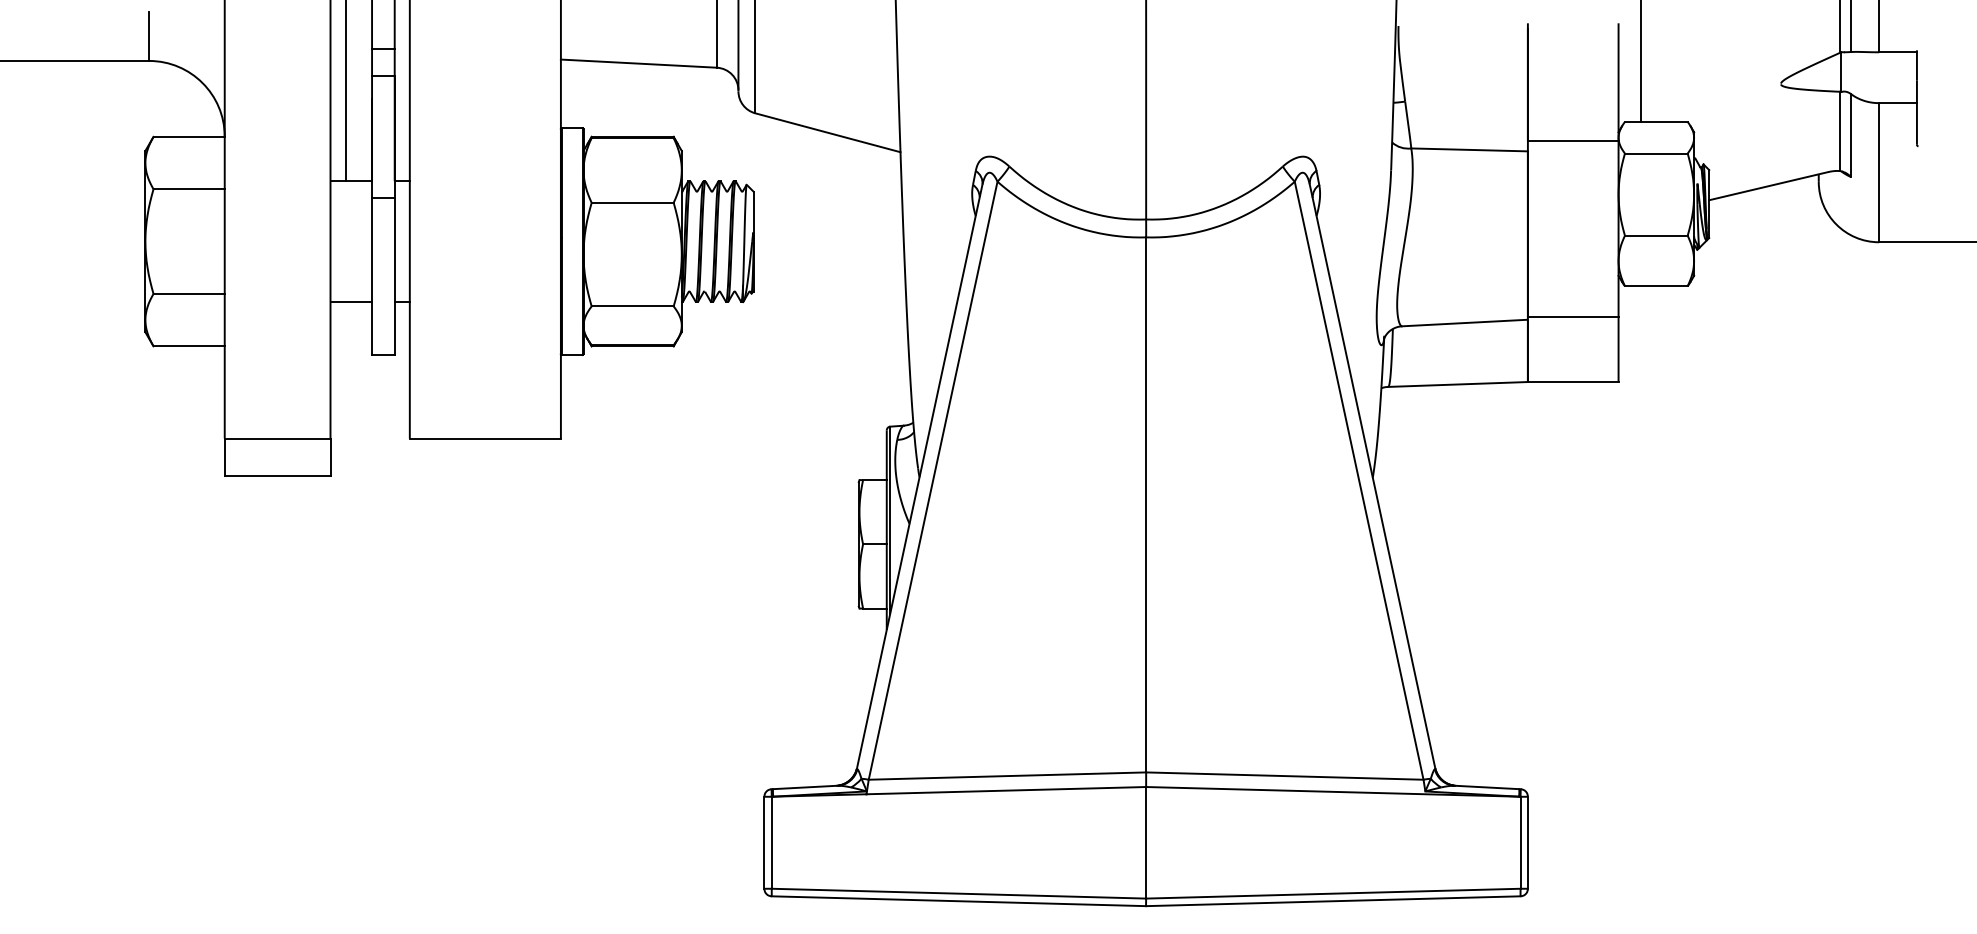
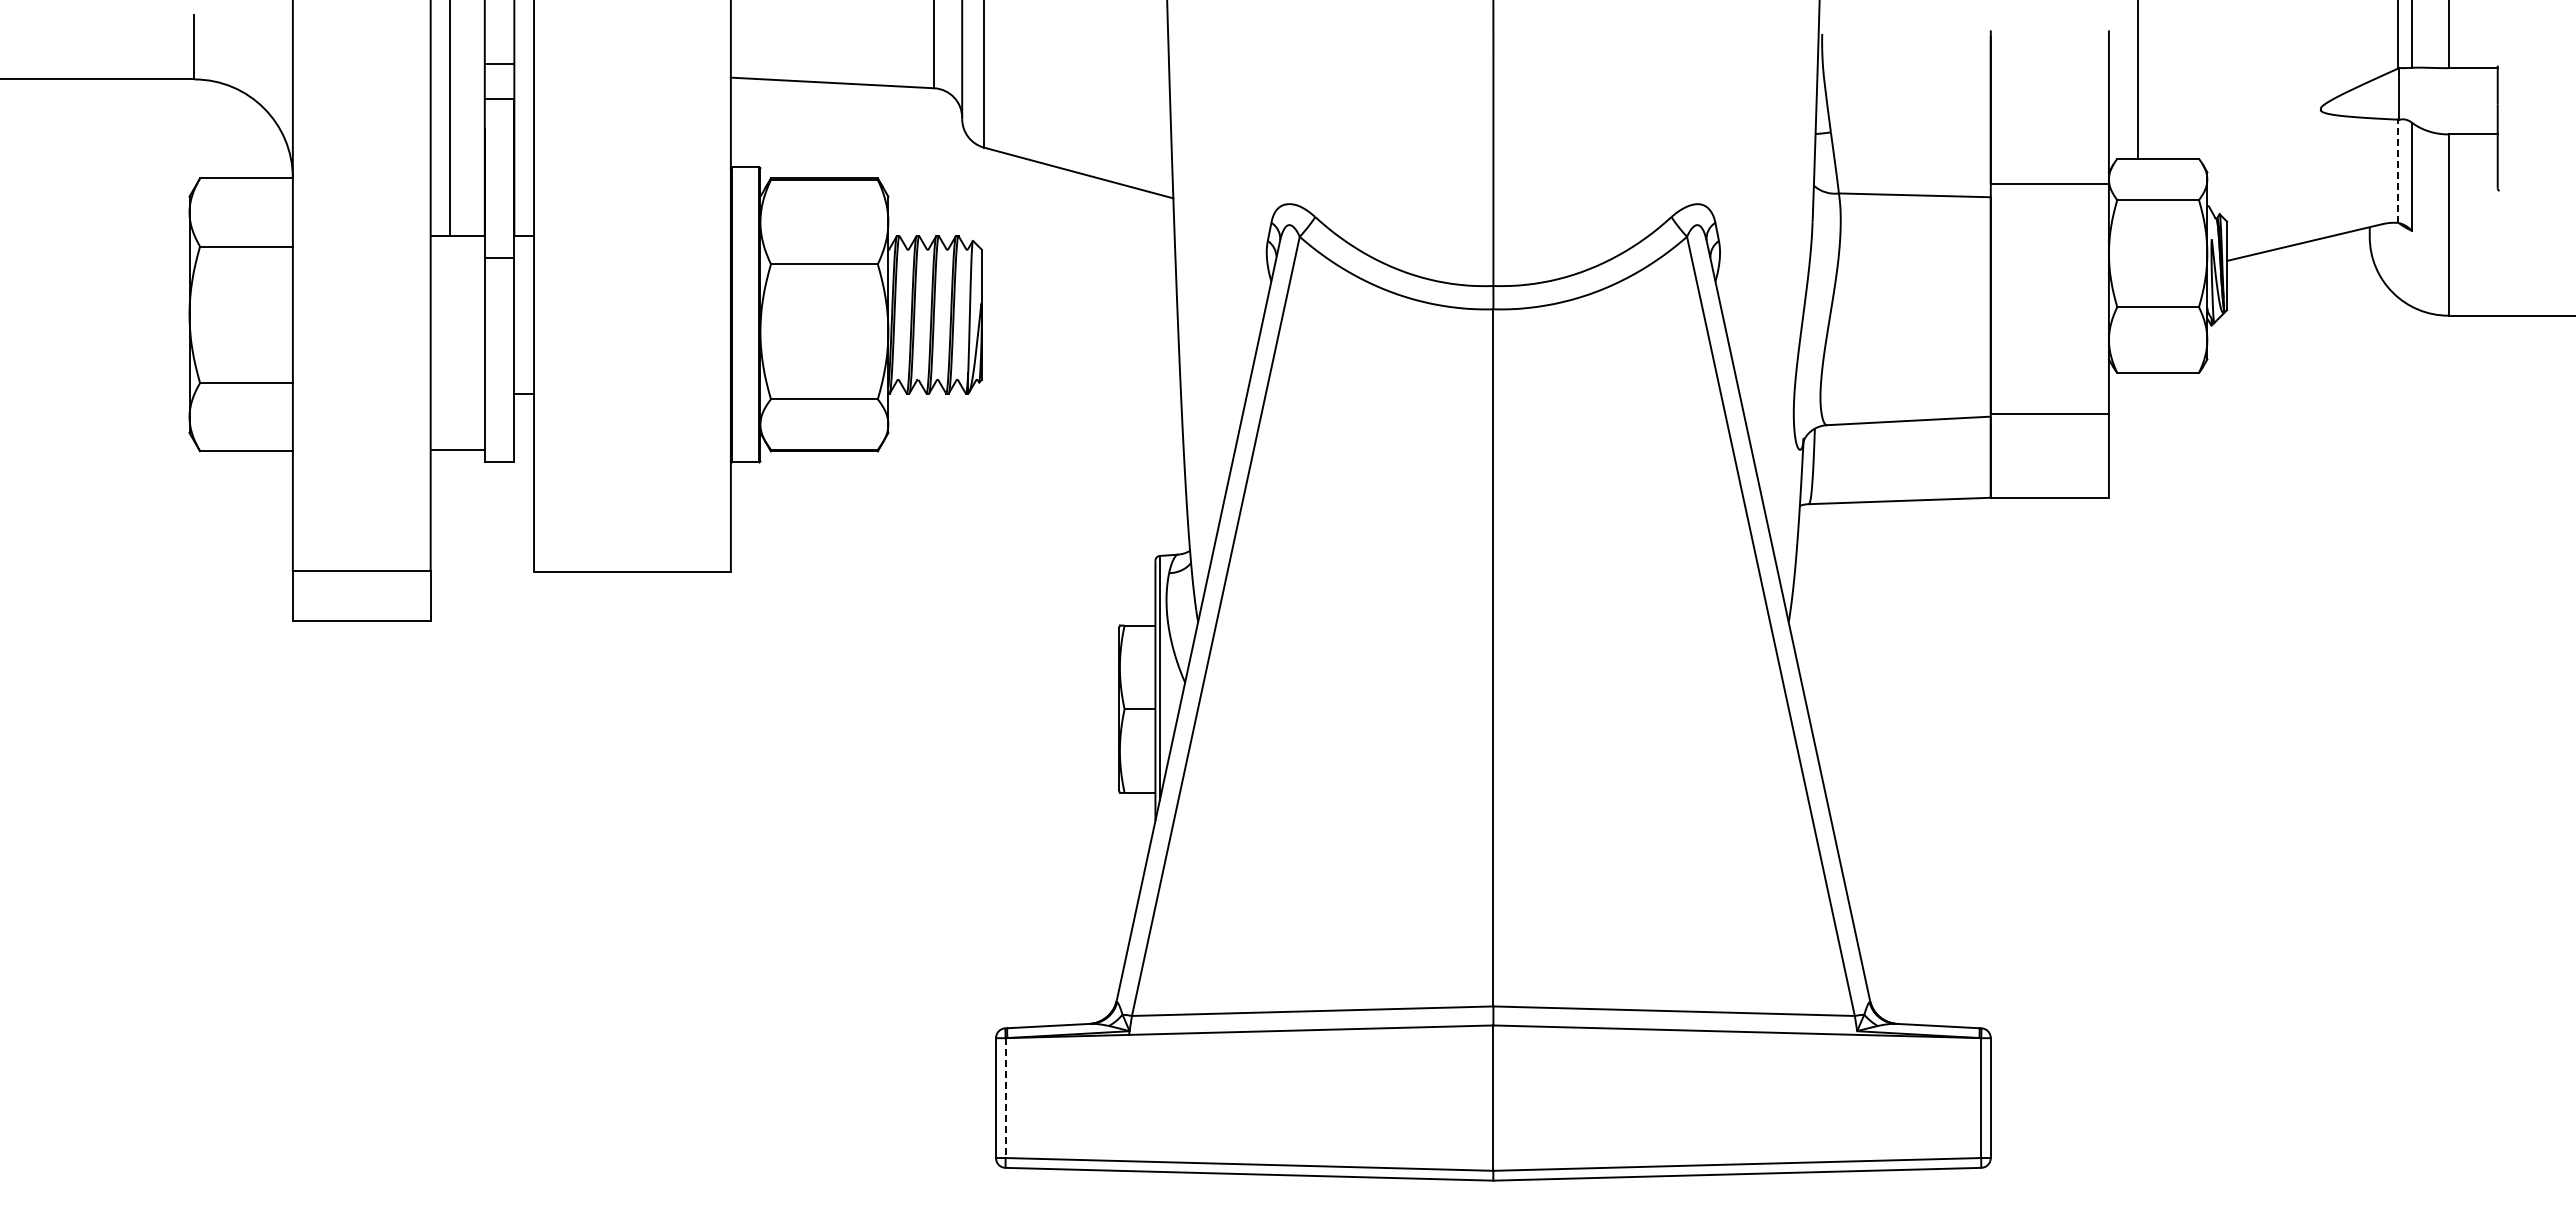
line: (1840, 131) -> (2397, 171), solid -> dashed
line: (351, 301) -> (457, 449), moved
line: (771, 843) -> (1005, 1098), solid -> dashed

